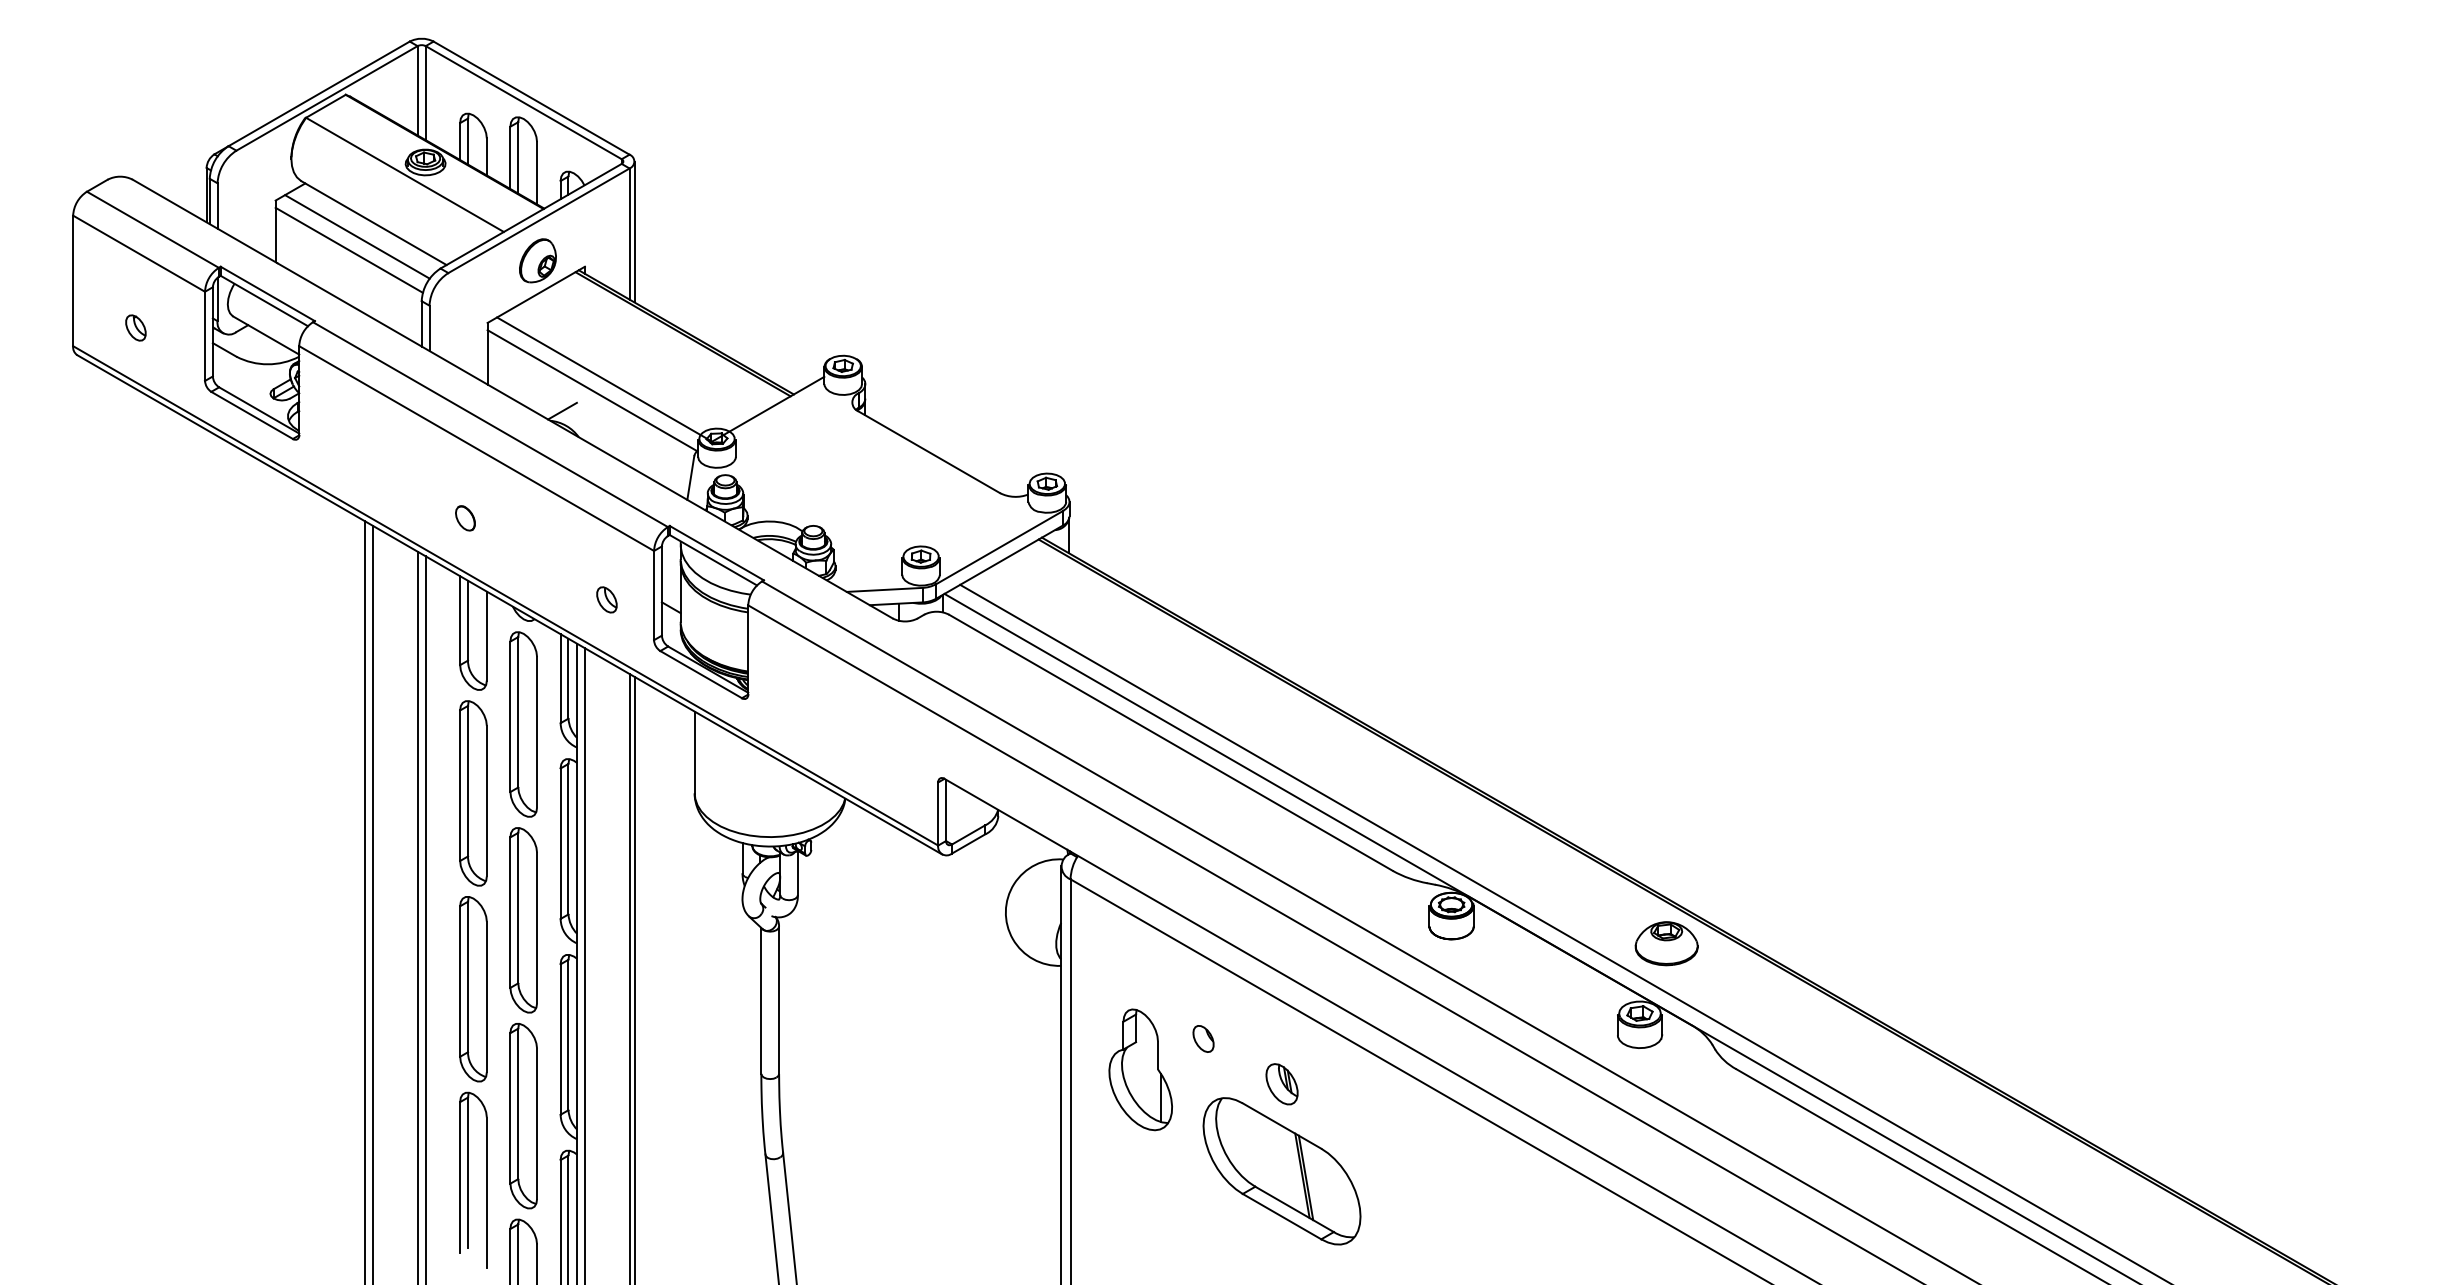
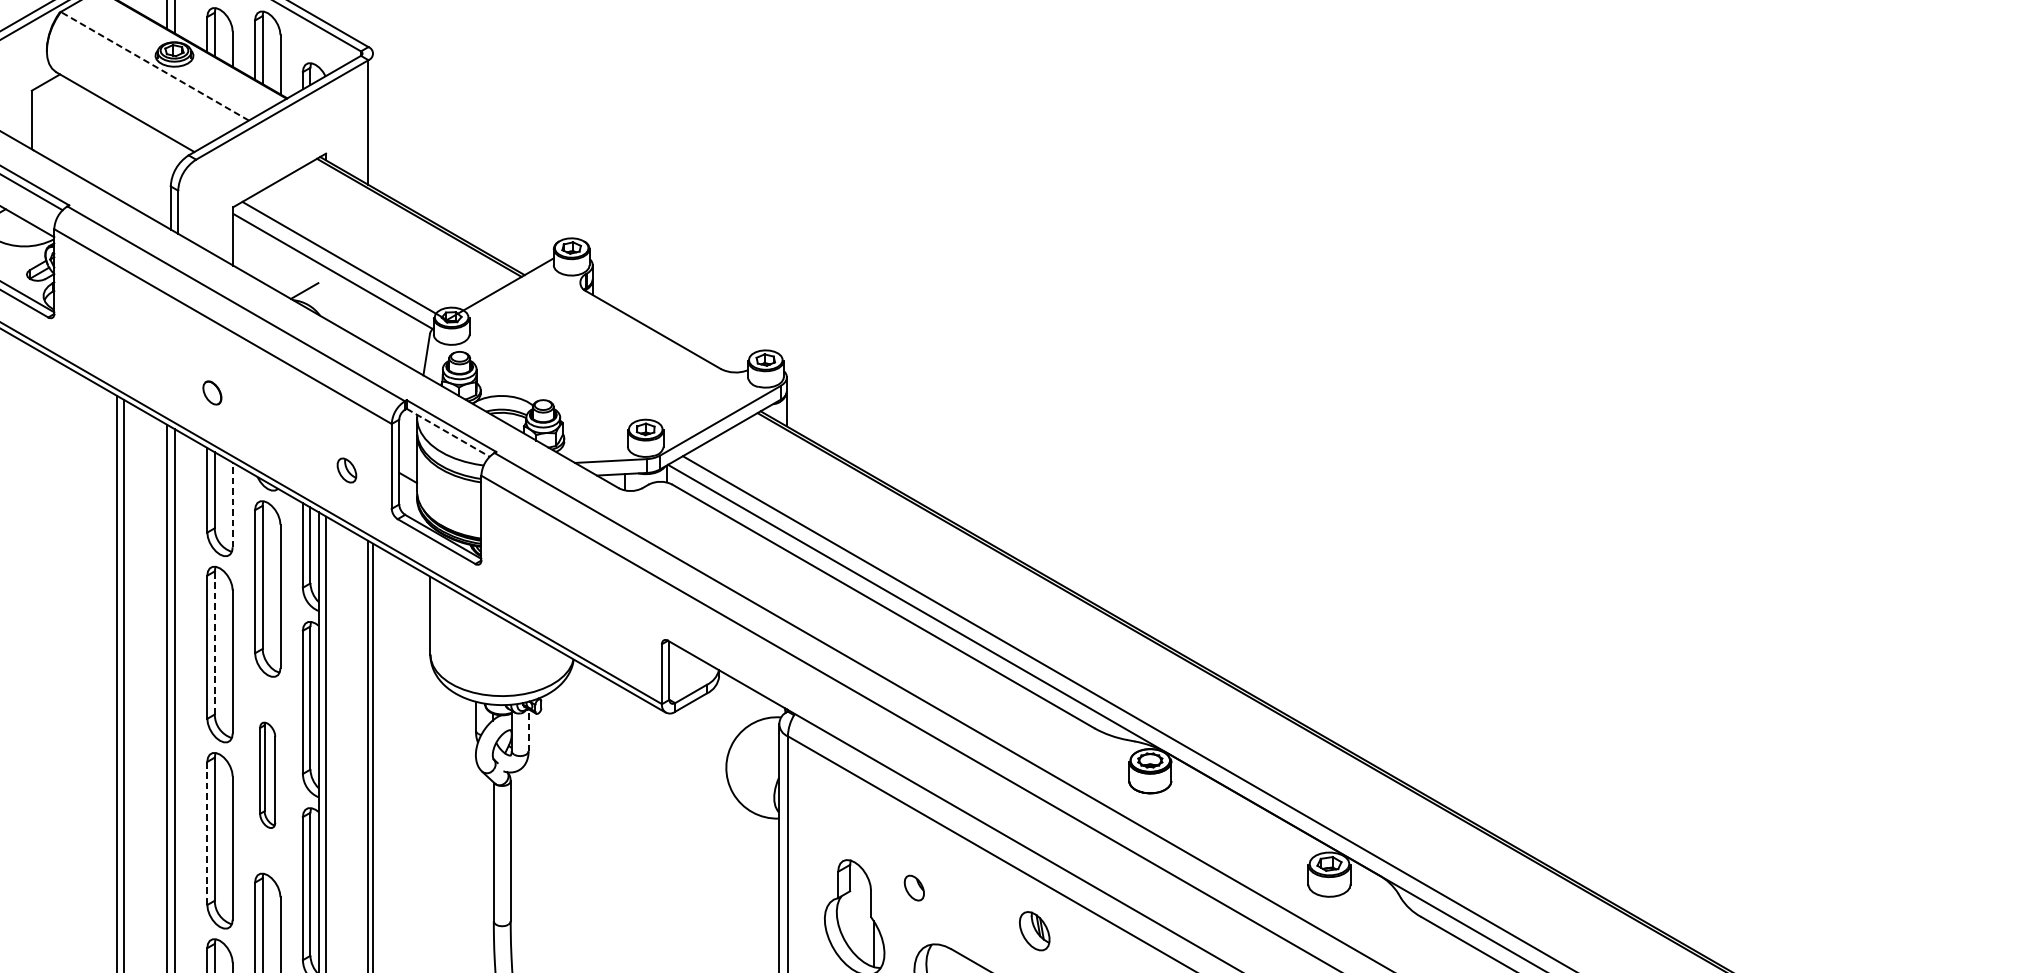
line: (404, 174) -> (154, 65), solid -> dashed
line: (634, 231) -> (373, 120), removed
line: (357, 236) -> (109, 124), removed
line: (348, 249) -> (101, 137), removed
part: (537, 260) -> (280, 147), removed
line: (713, 560) -> (448, 433), solid -> dashed
line: (486, 635) -> (232, 504), solid -> dashed
line: (468, 780) -> (215, 642), solid -> dashed
line: (797, 872) -> (528, 729), solid -> dashed
part: (523, 920) -> (267, 775), size x0.6
part: (1666, 943) -> (1354, 797), removed
line: (460, 982) -> (207, 834), solid -> dashed
part: (1281, 1084) -> (1034, 931), moved

